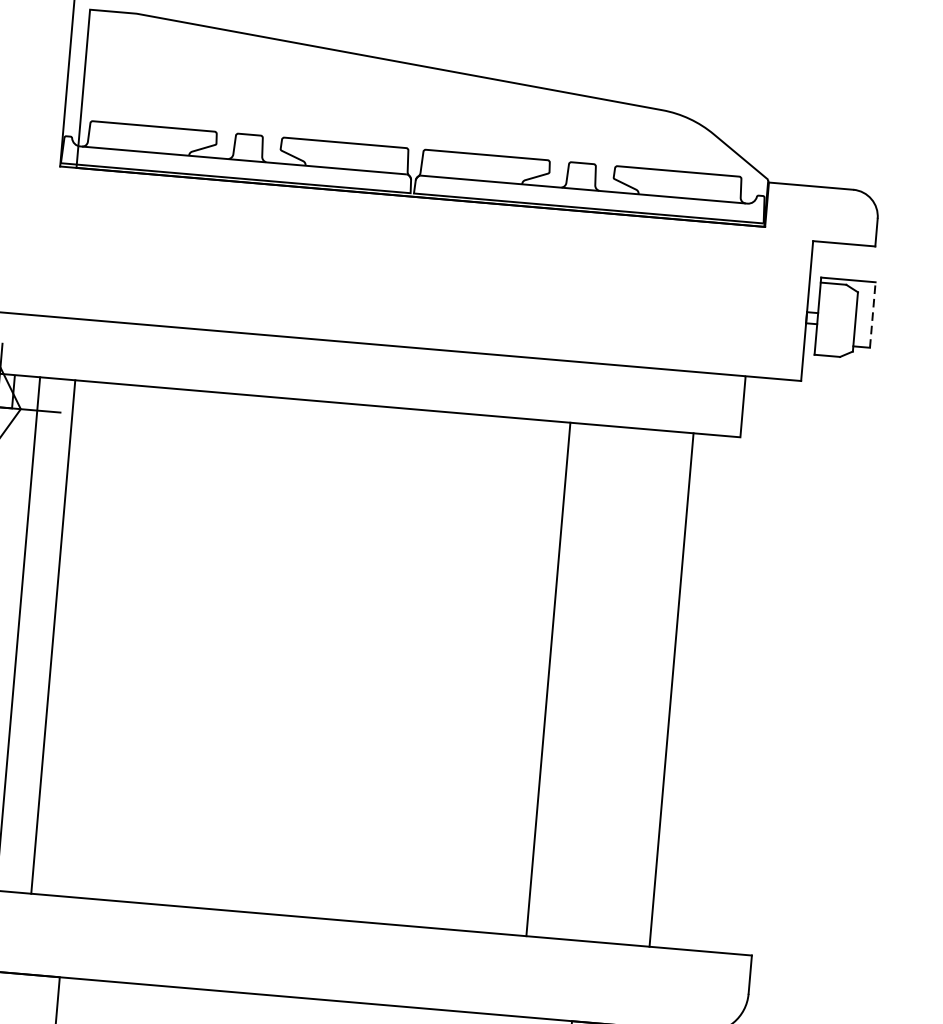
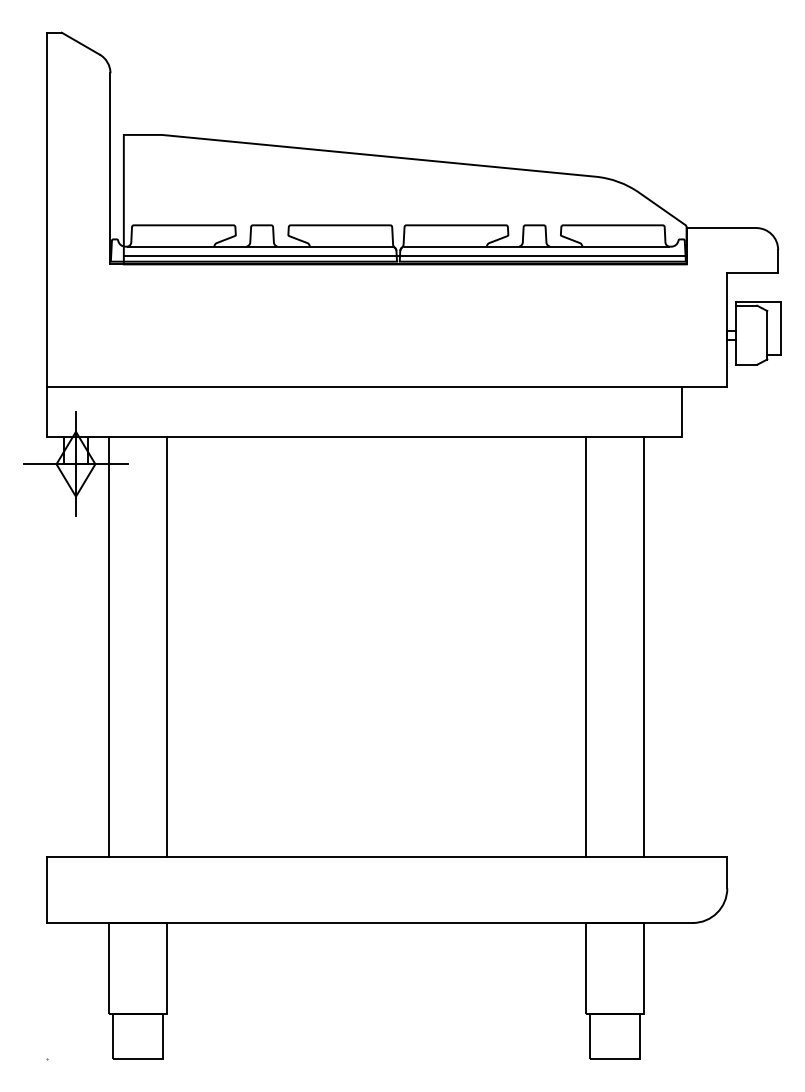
line: (420, 186) -> (404, 255), added
line: (872, 315) -> (780, 328), dashed -> solid
line: (53, 636) -> (166, 646), moved
line: (548, 678) -> (585, 646), moved

